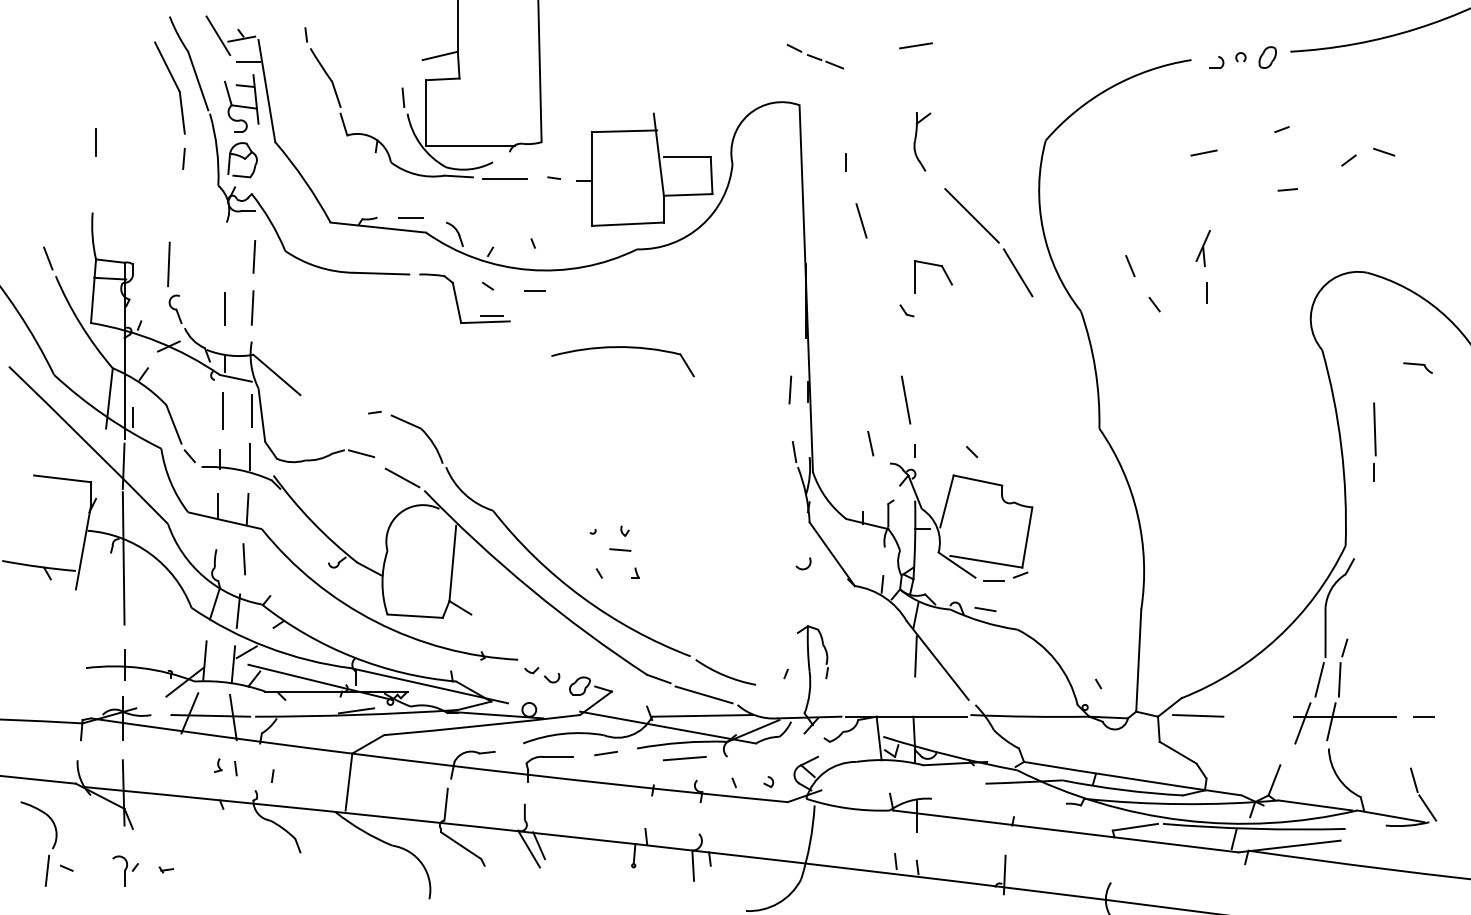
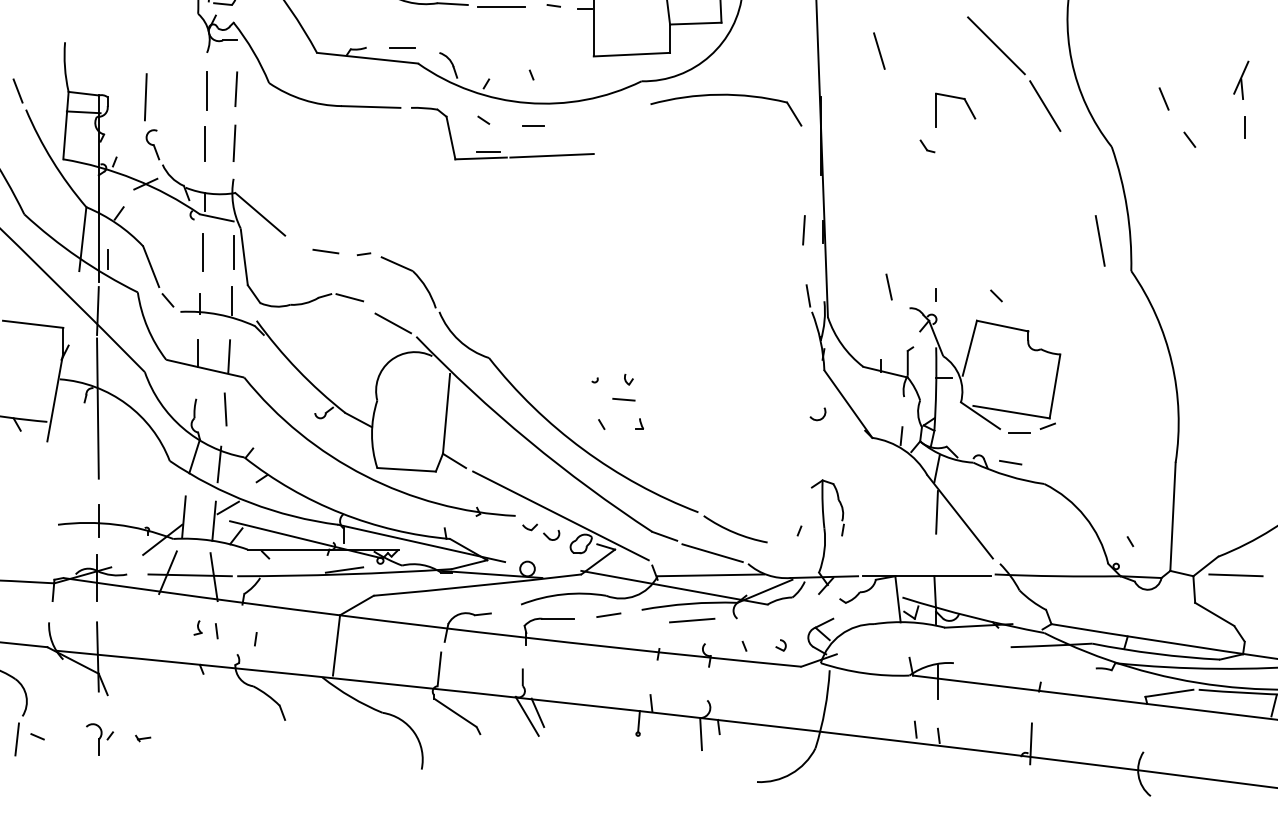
line: (226, 258) -> (206, 90), added
line: (552, 319) -> (552, 155), added
part: (626, 348) -> (730, 96), moved
line: (906, 399) -> (1100, 240), moved
line: (338, 409) -> (325, 250), added
line: (560, 659) -> (560, 515), added

